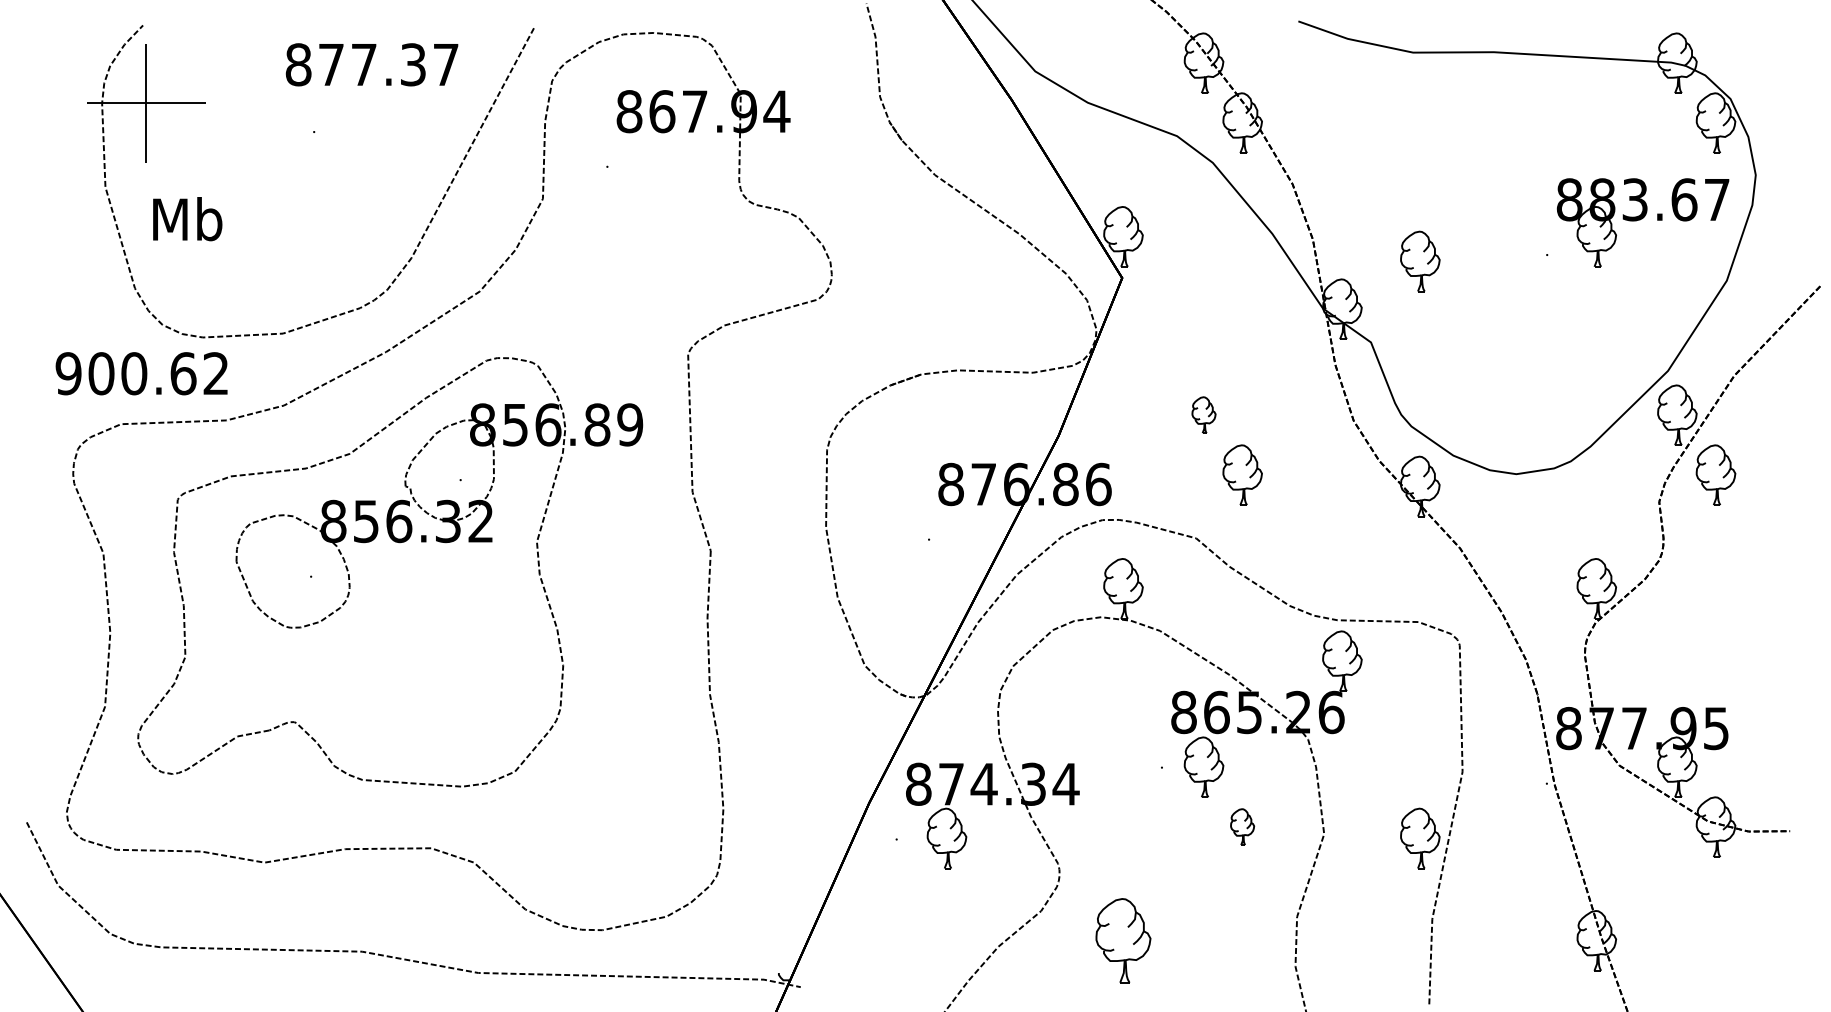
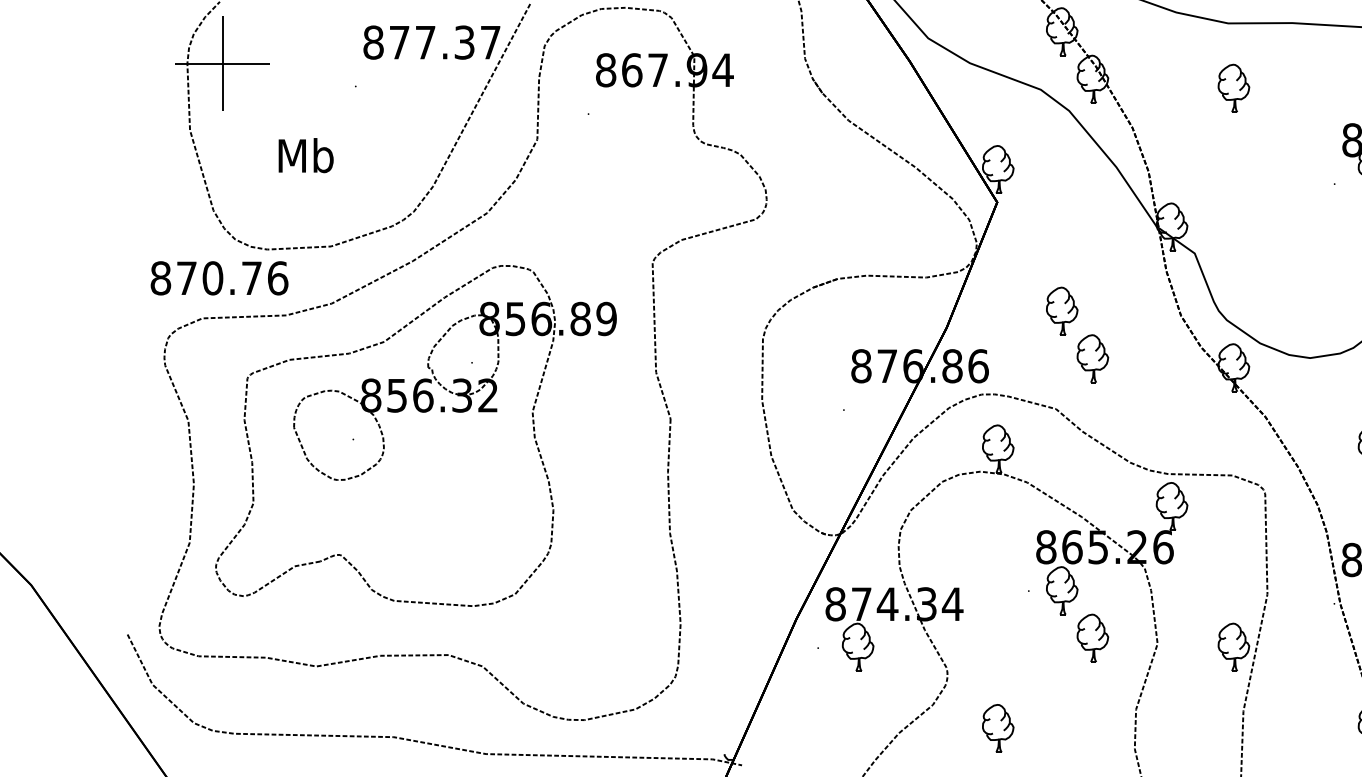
text: (371, 64) -> (431, 42), moved
text: (187, 219) -> (305, 155), moved
part: (1420, 261) -> (1234, 88), moved
text: (142, 373) -> (219, 278), 900.62 -> 870.76
part: (1203, 414) -> (1061, 310), size x1.67
part: (1242, 826) -> (1092, 637), size x1.67
part: (1123, 940) -> (998, 728), size x0.71

